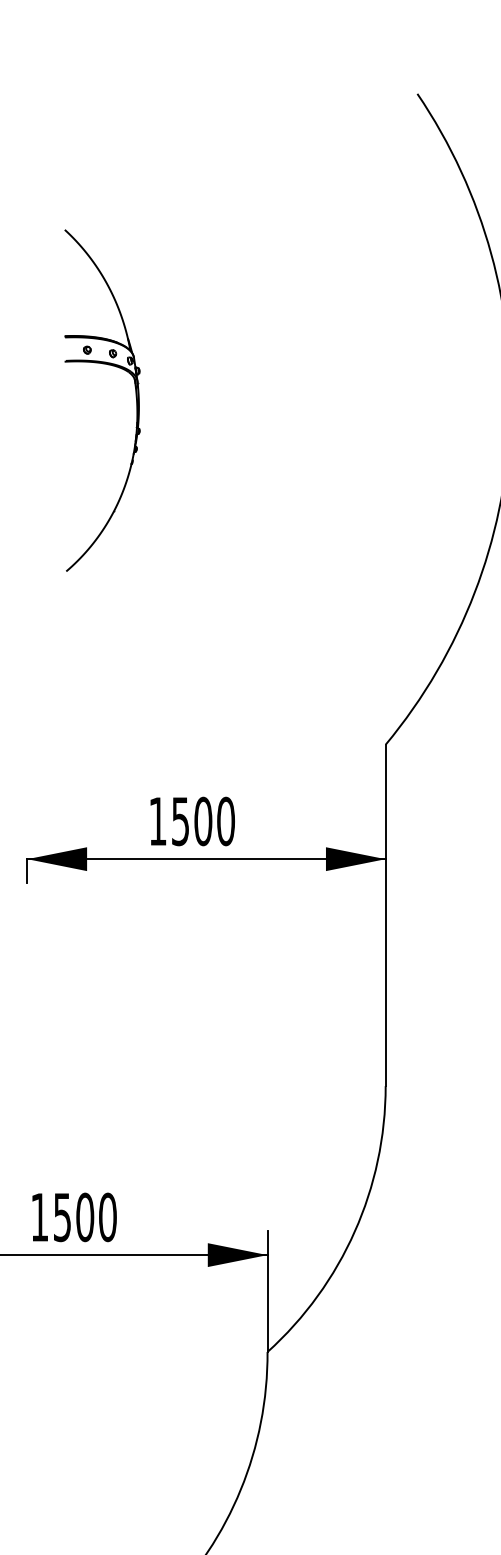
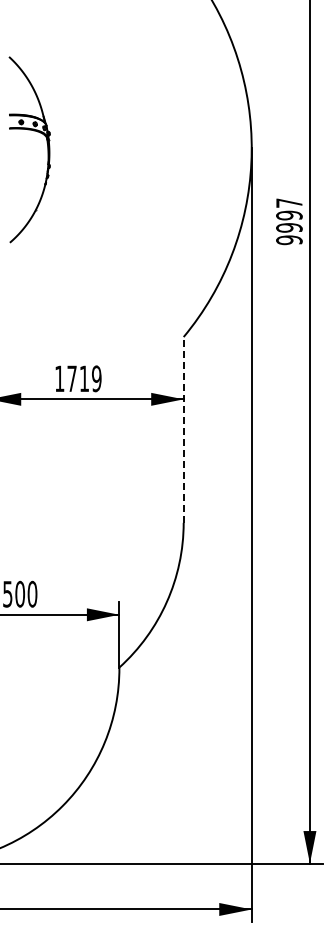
text: (203, 820) -> (84, 378), 1500 -> 1719
line: (385, 914) -> (183, 429), solid -> dashed

